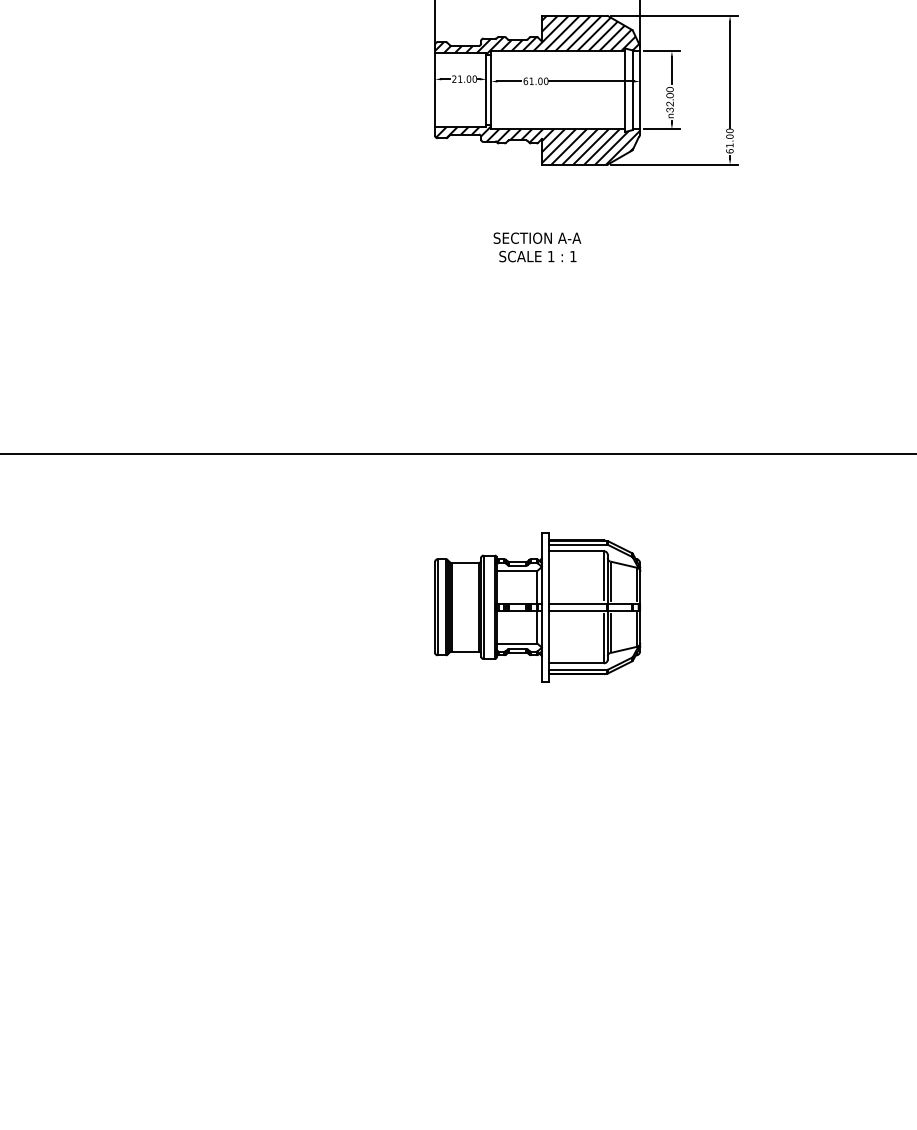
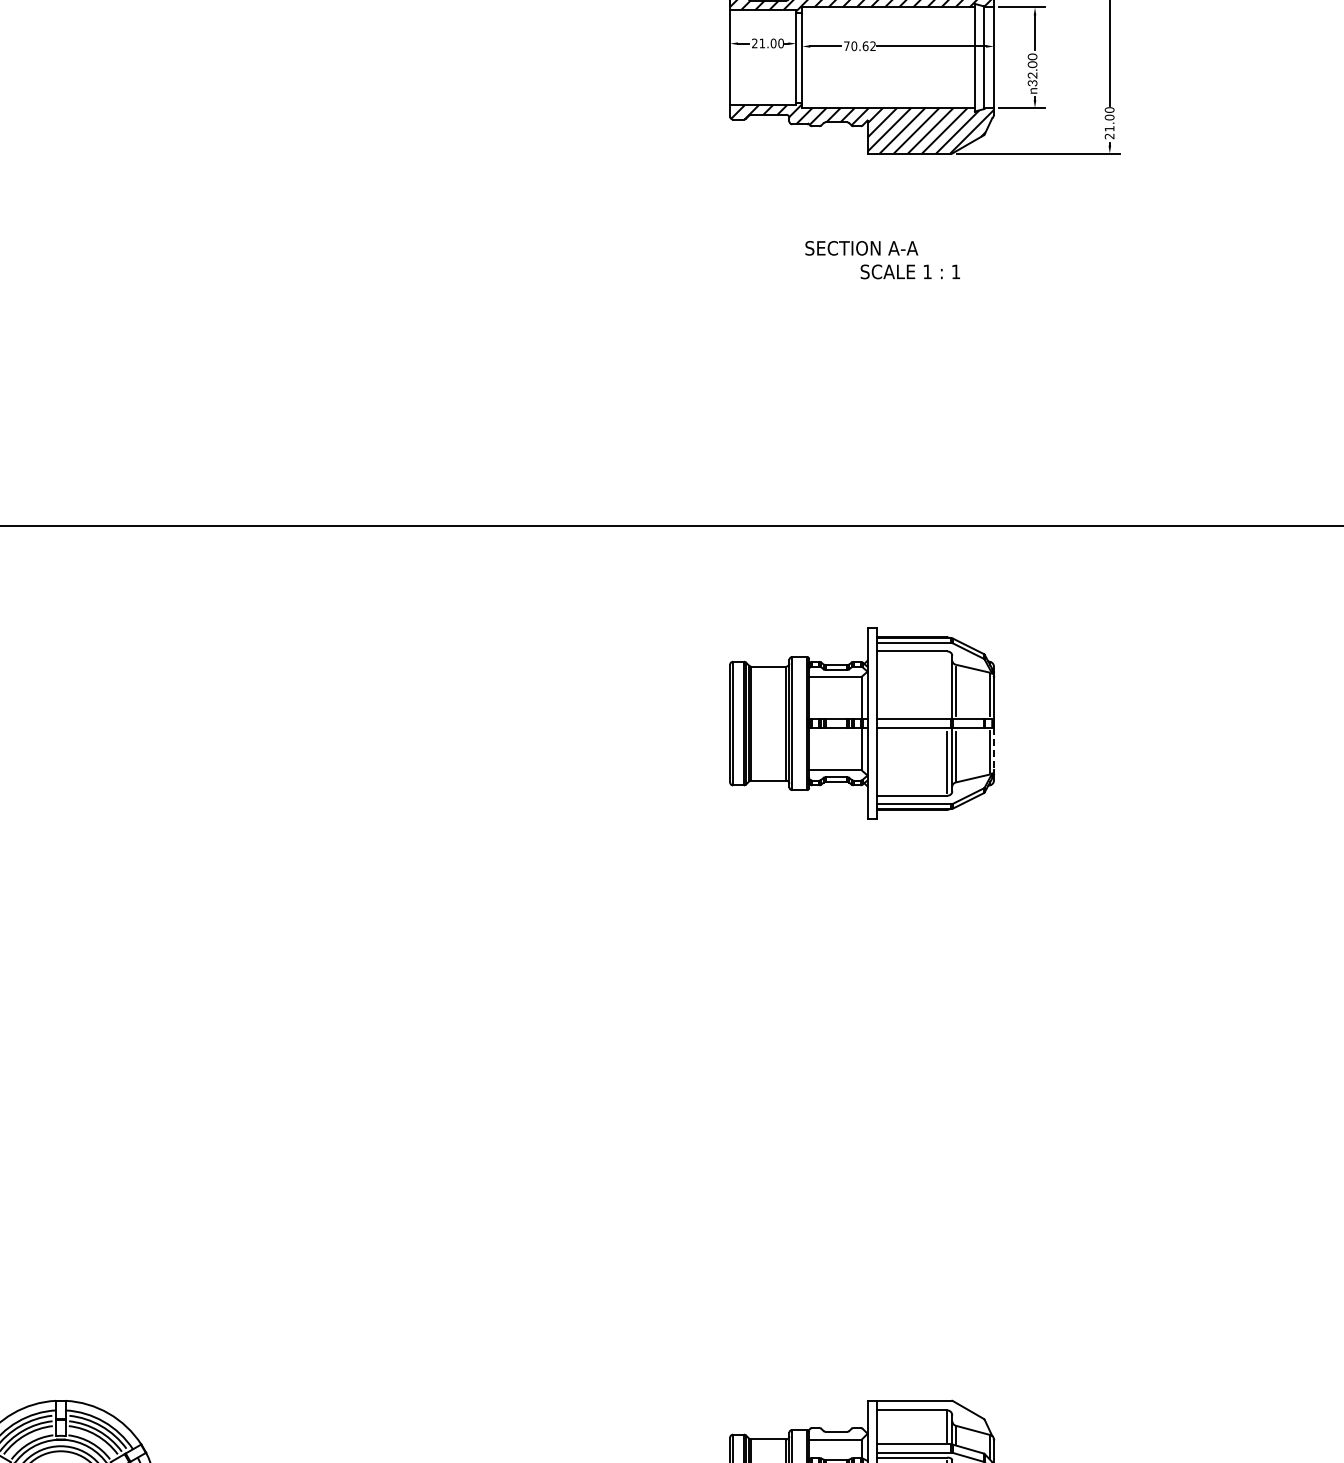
text: (535, 81) -> (859, 46), 61.00 -> 70.62
text: (729, 151) -> (1109, 136), 61.00 -> 21.00
text: (537, 256) -> (909, 271), moved
line: (603, 576) -> (947, 683), removed
line: (640, 627) -> (994, 749), solid -> dashed

